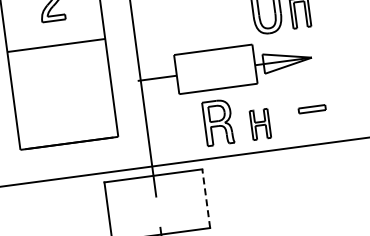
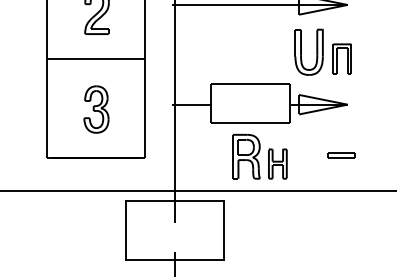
part: (63, 95) -> (96, 109), added
part: (260, 123) -> (277, 163), moved
line: (206, 198) -> (224, 230), dashed -> solid

